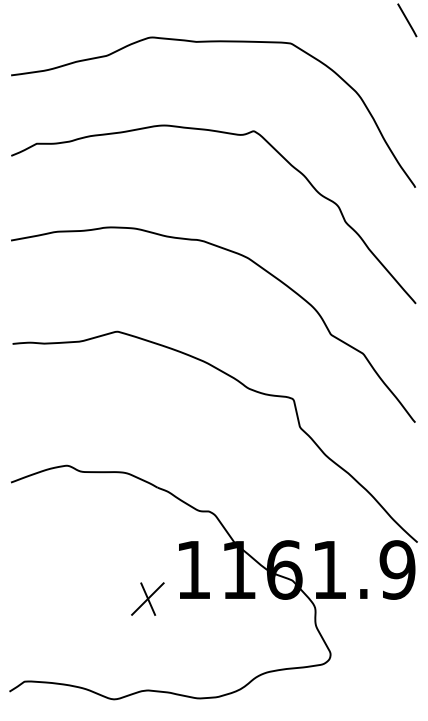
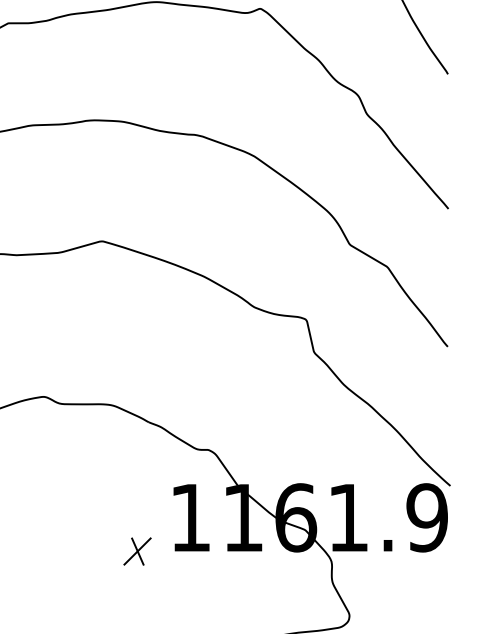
part: (147, 598) -> (137, 550), size x0.71

